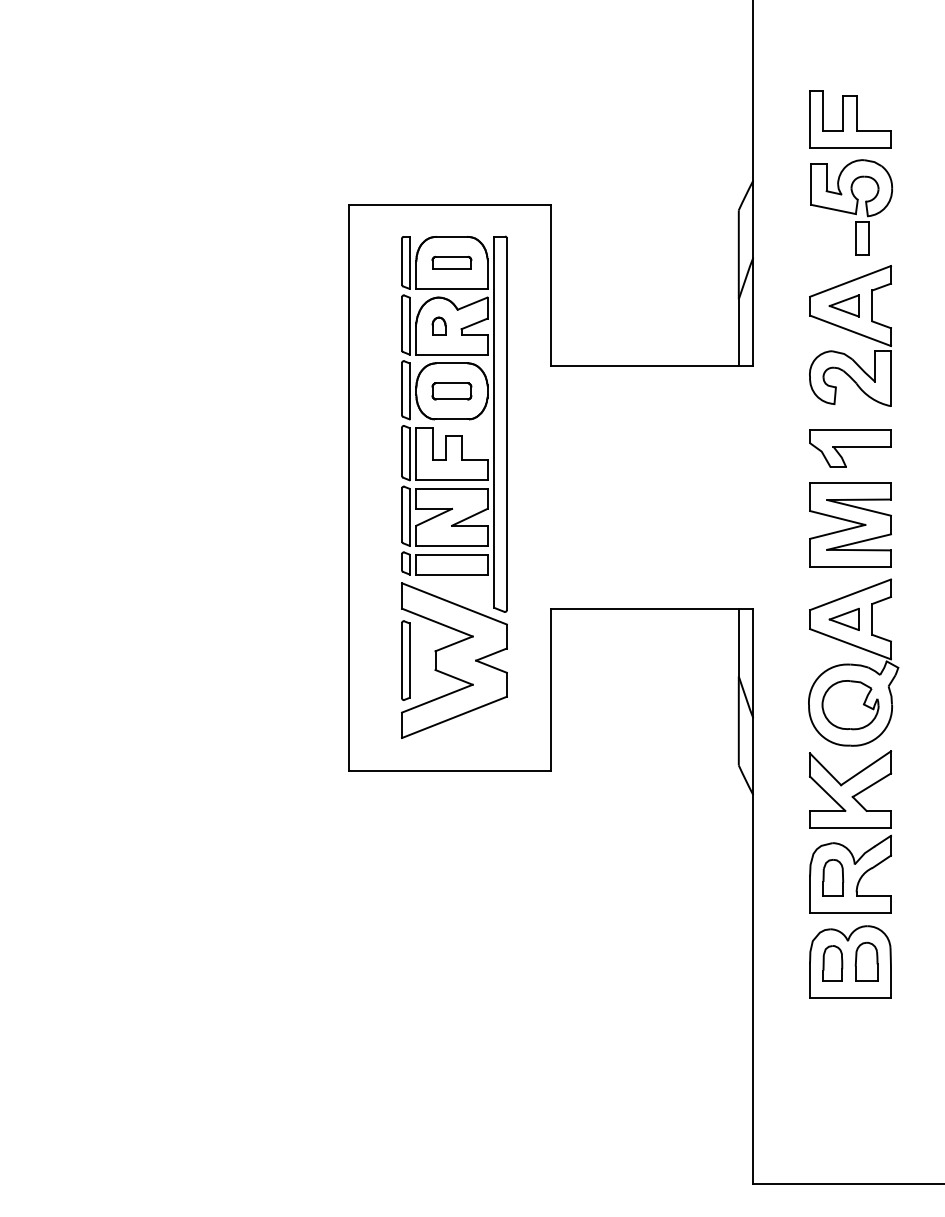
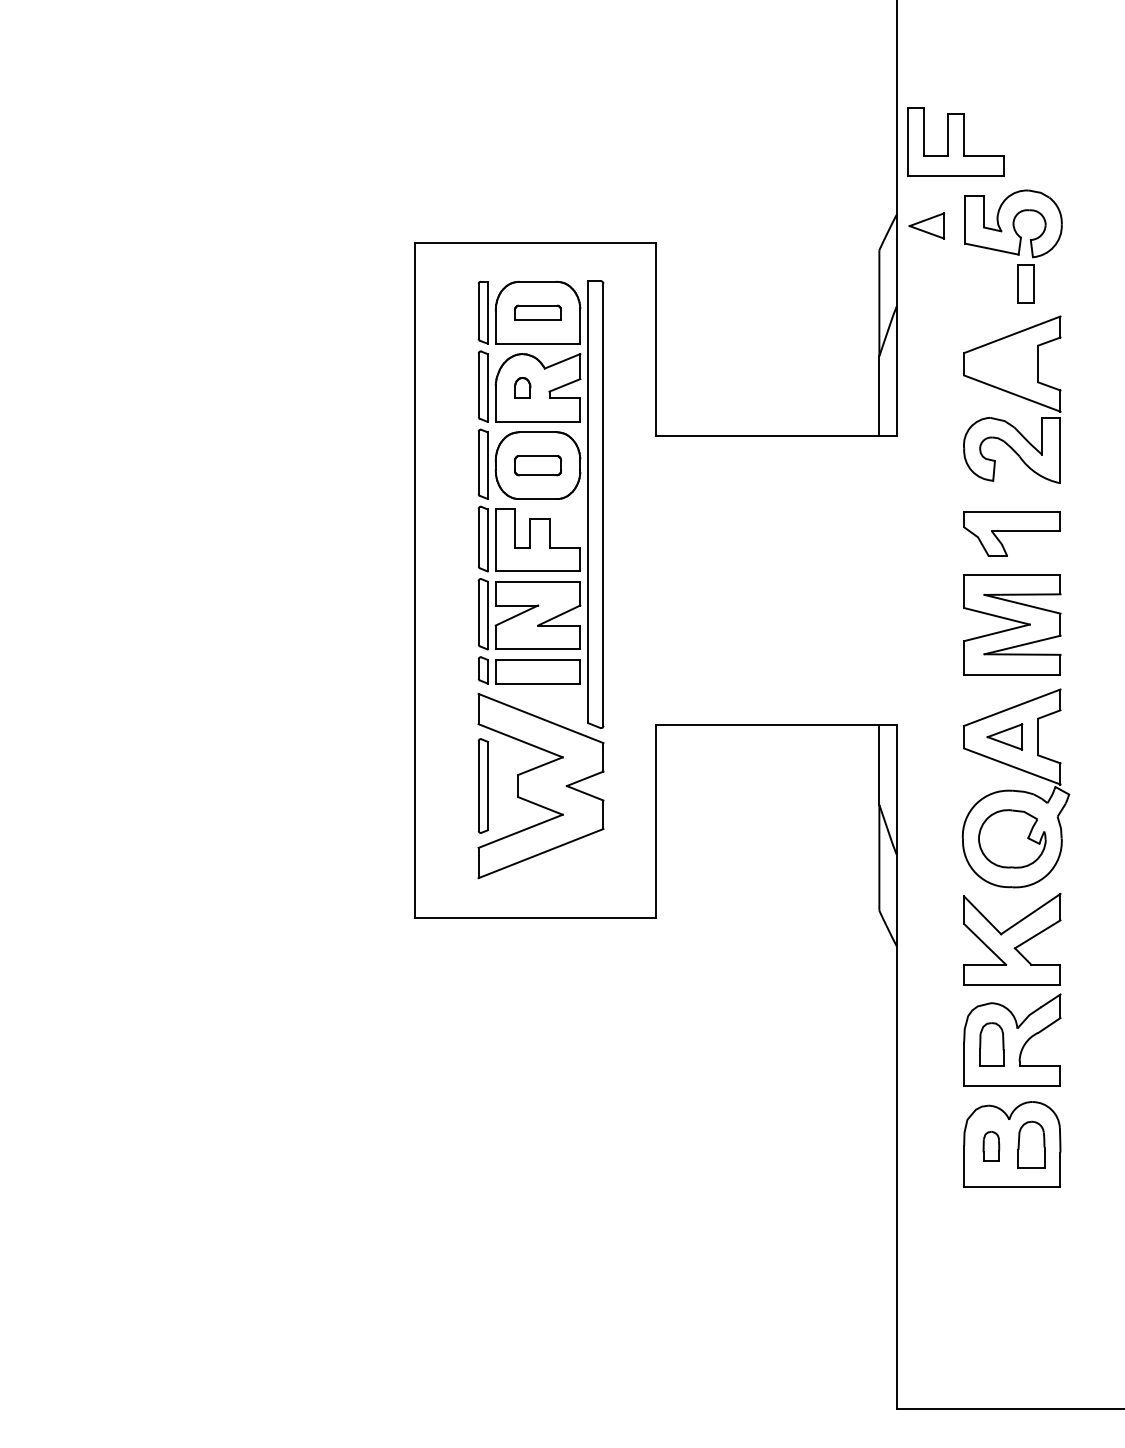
part: (849, 118) -> (955, 141), moved
part: (843, 305) -> (926, 225), moved
part: (833, 963) -> (991, 1146), size x0.7

